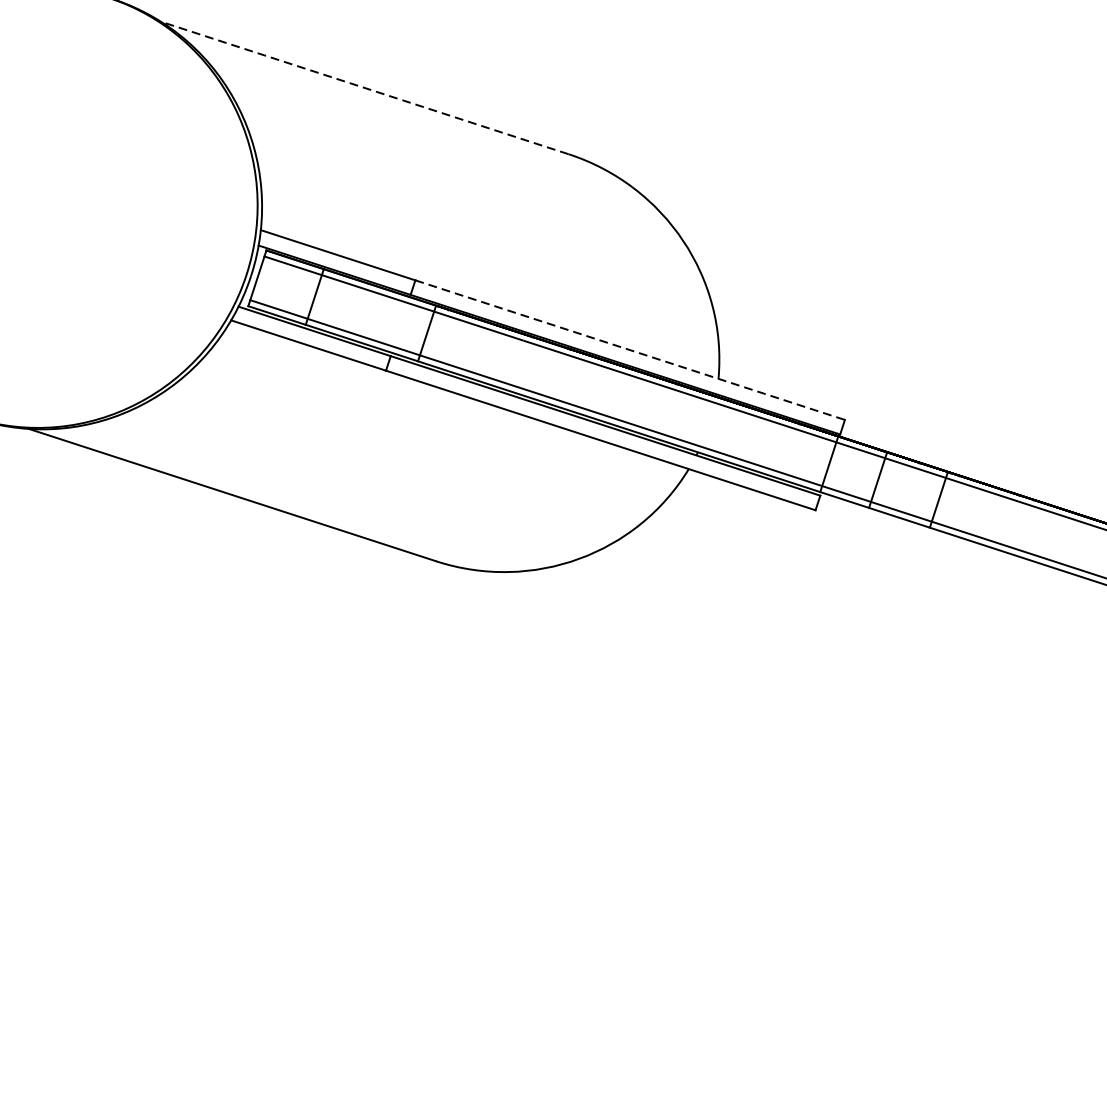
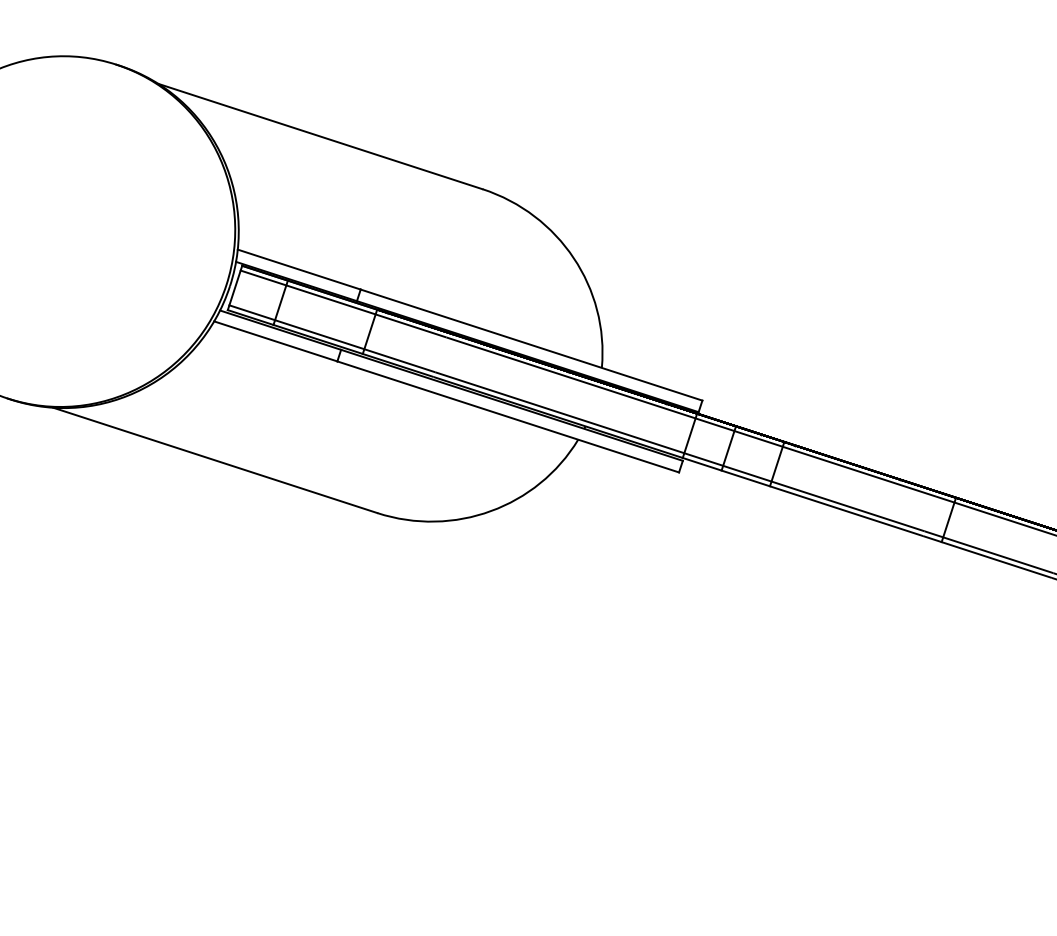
line: (363, 87) -> (319, 136), dashed -> solid
line: (630, 350) -> (531, 345), dashed -> solid

